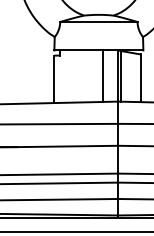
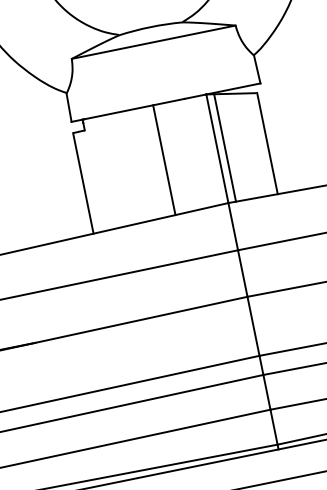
line: (102, 76) -> (163, 160), moved

